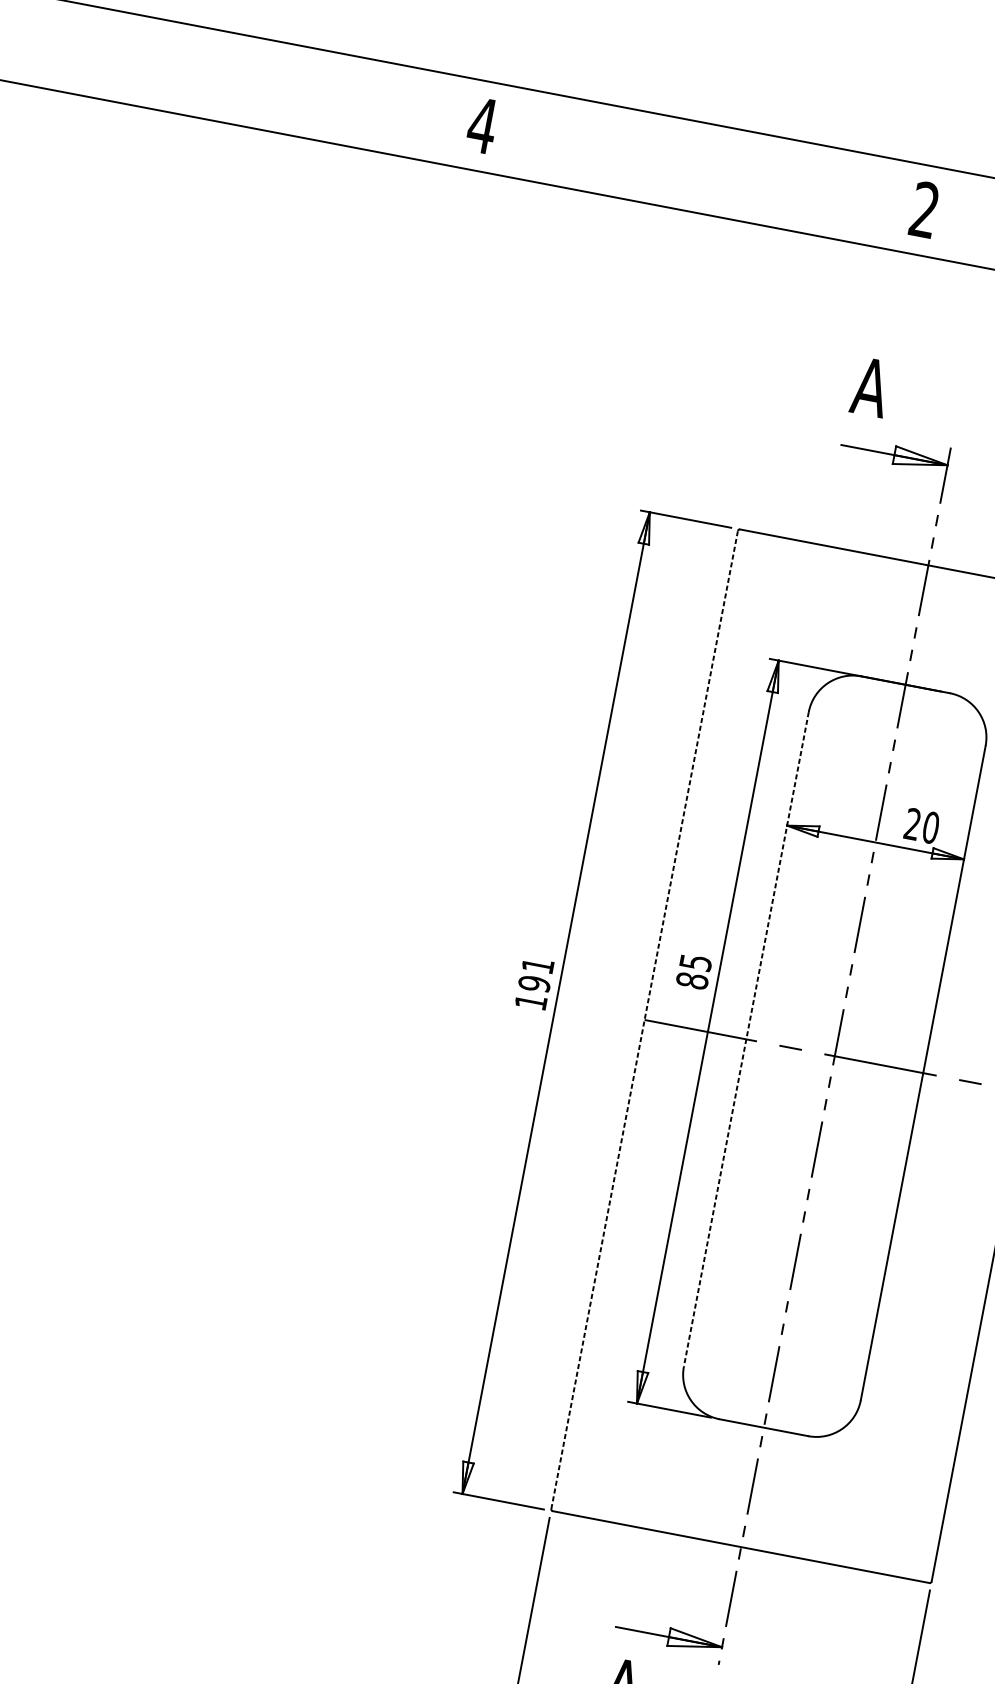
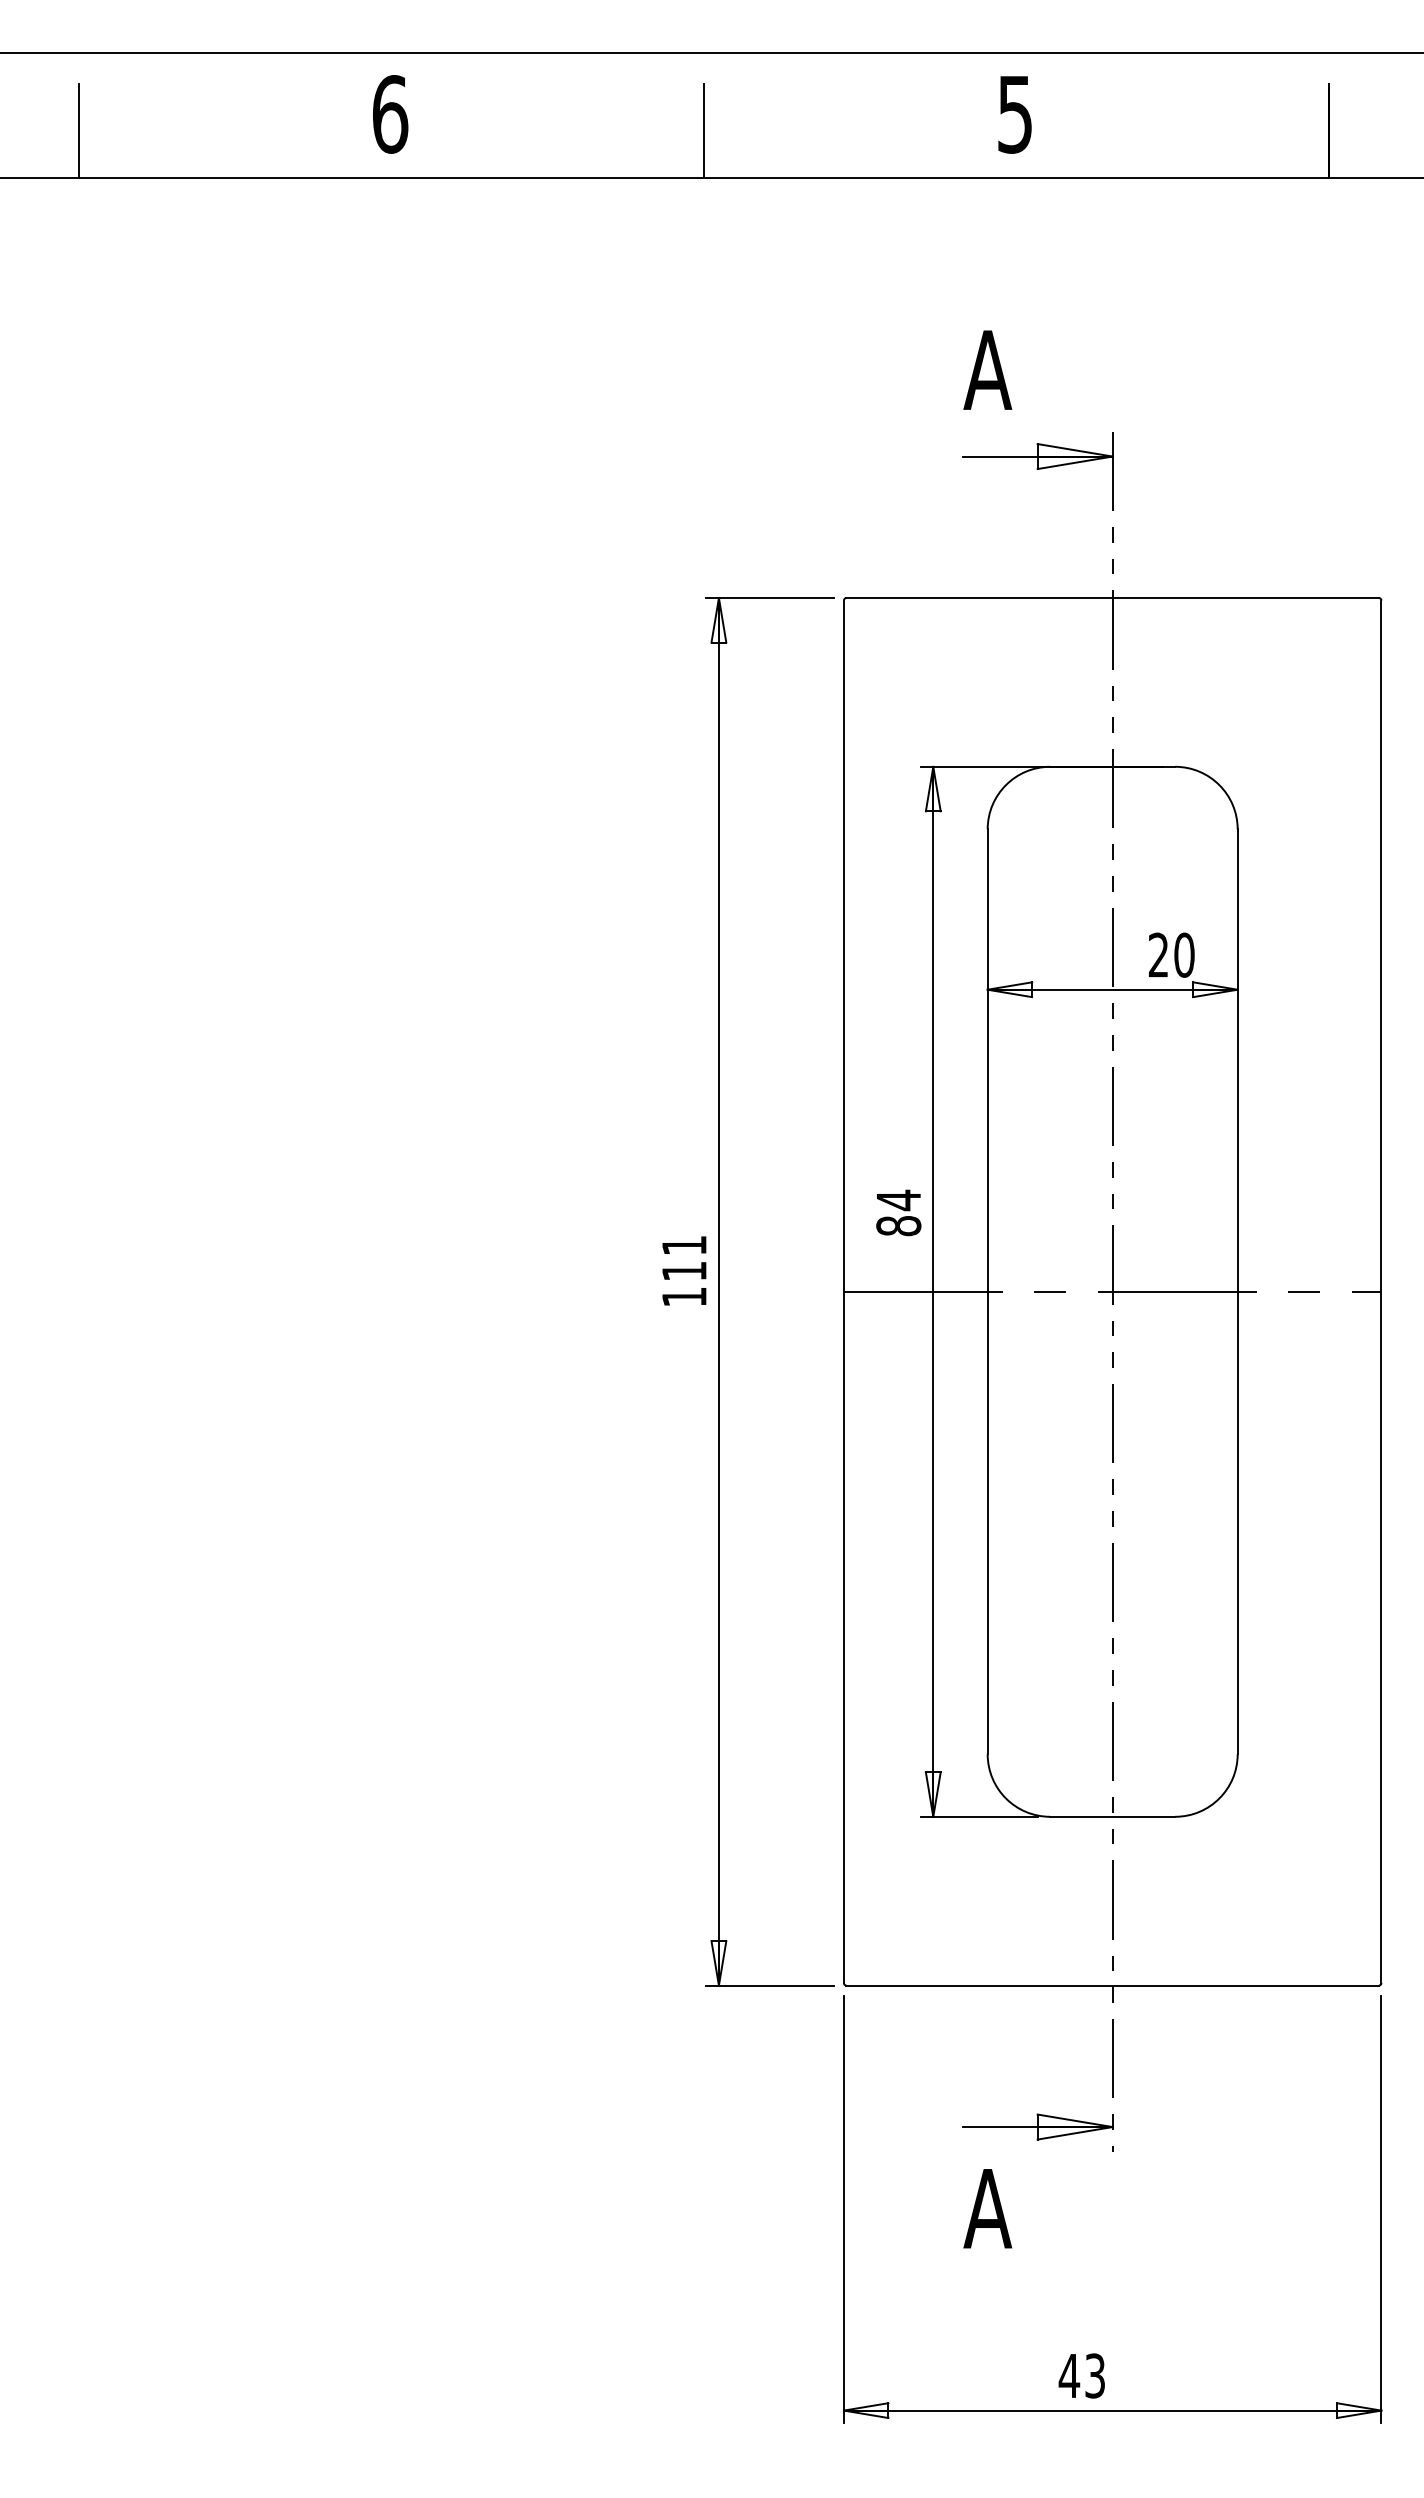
line: (259, 94) -> (78, 130), added
text: (482, 125) -> (389, 114), 4 -> 6
line: (702, 179) -> (703, 130), added
text: (924, 210) -> (1014, 114), 2 -> 5
text: (696, 962) -> (899, 1200), 85 -> 84
text: (534, 984) -> (684, 1271), 191 -> 111
line: (644, 1019) -> (843, 1291), dashed -> solid
line: (746, 1039) -> (987, 1292), dashed -> solid

